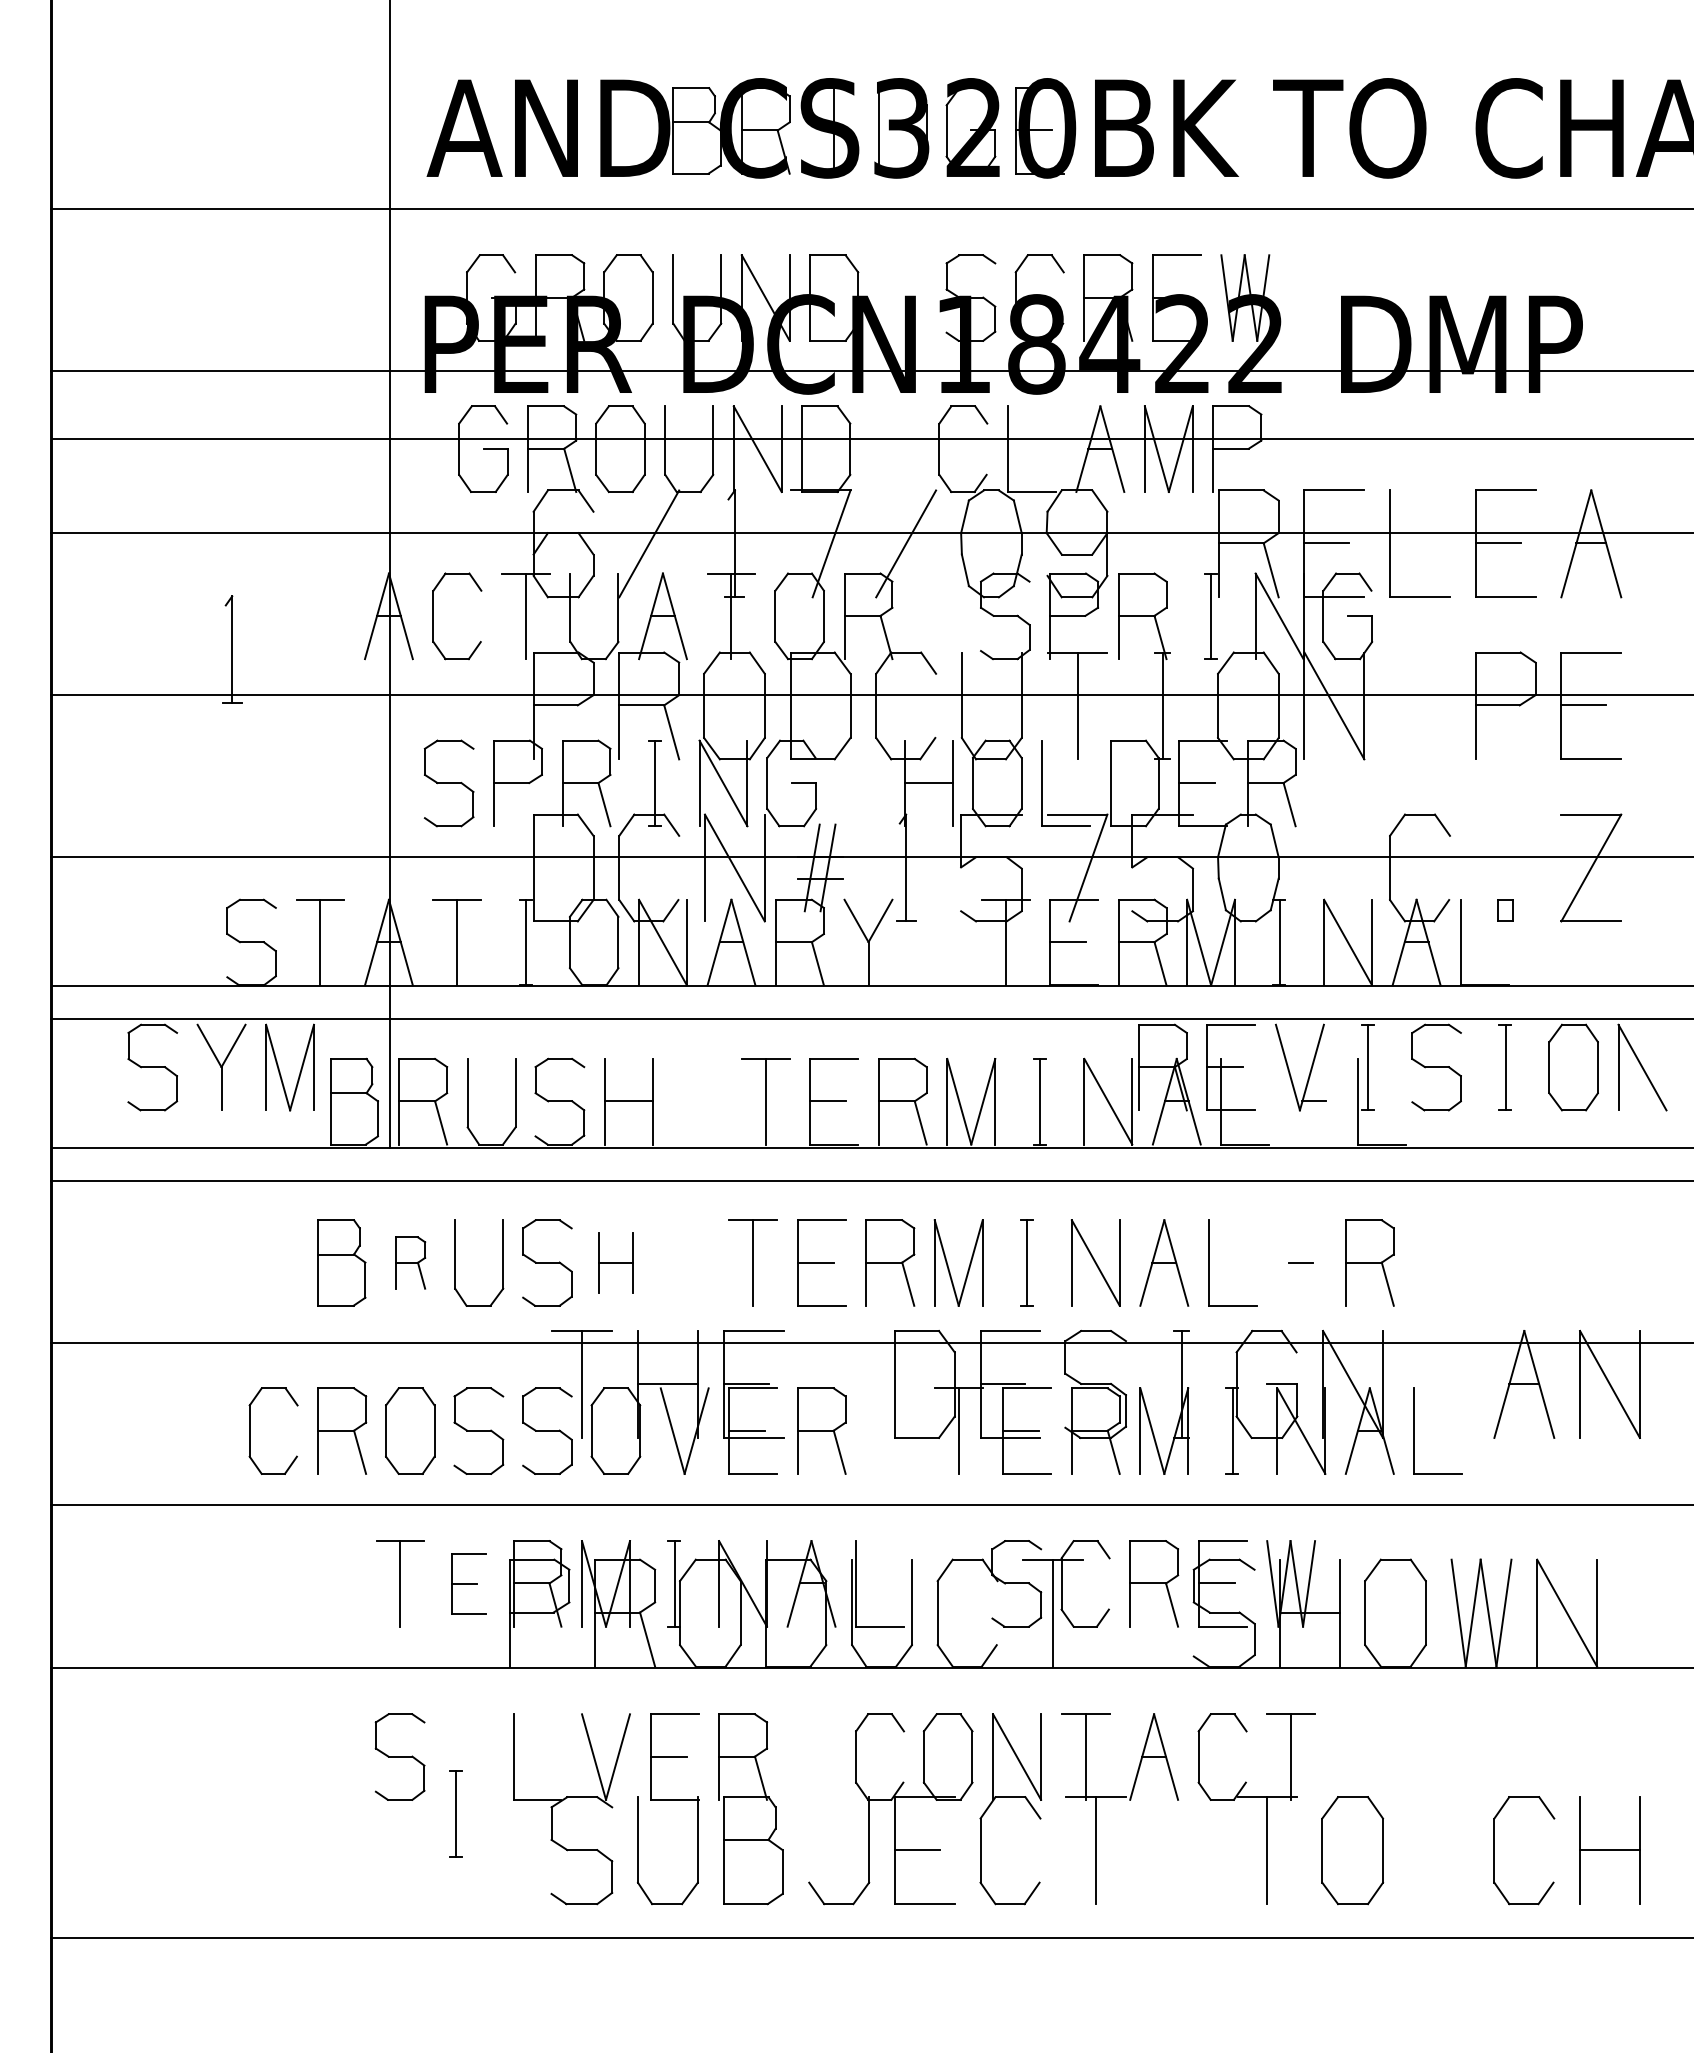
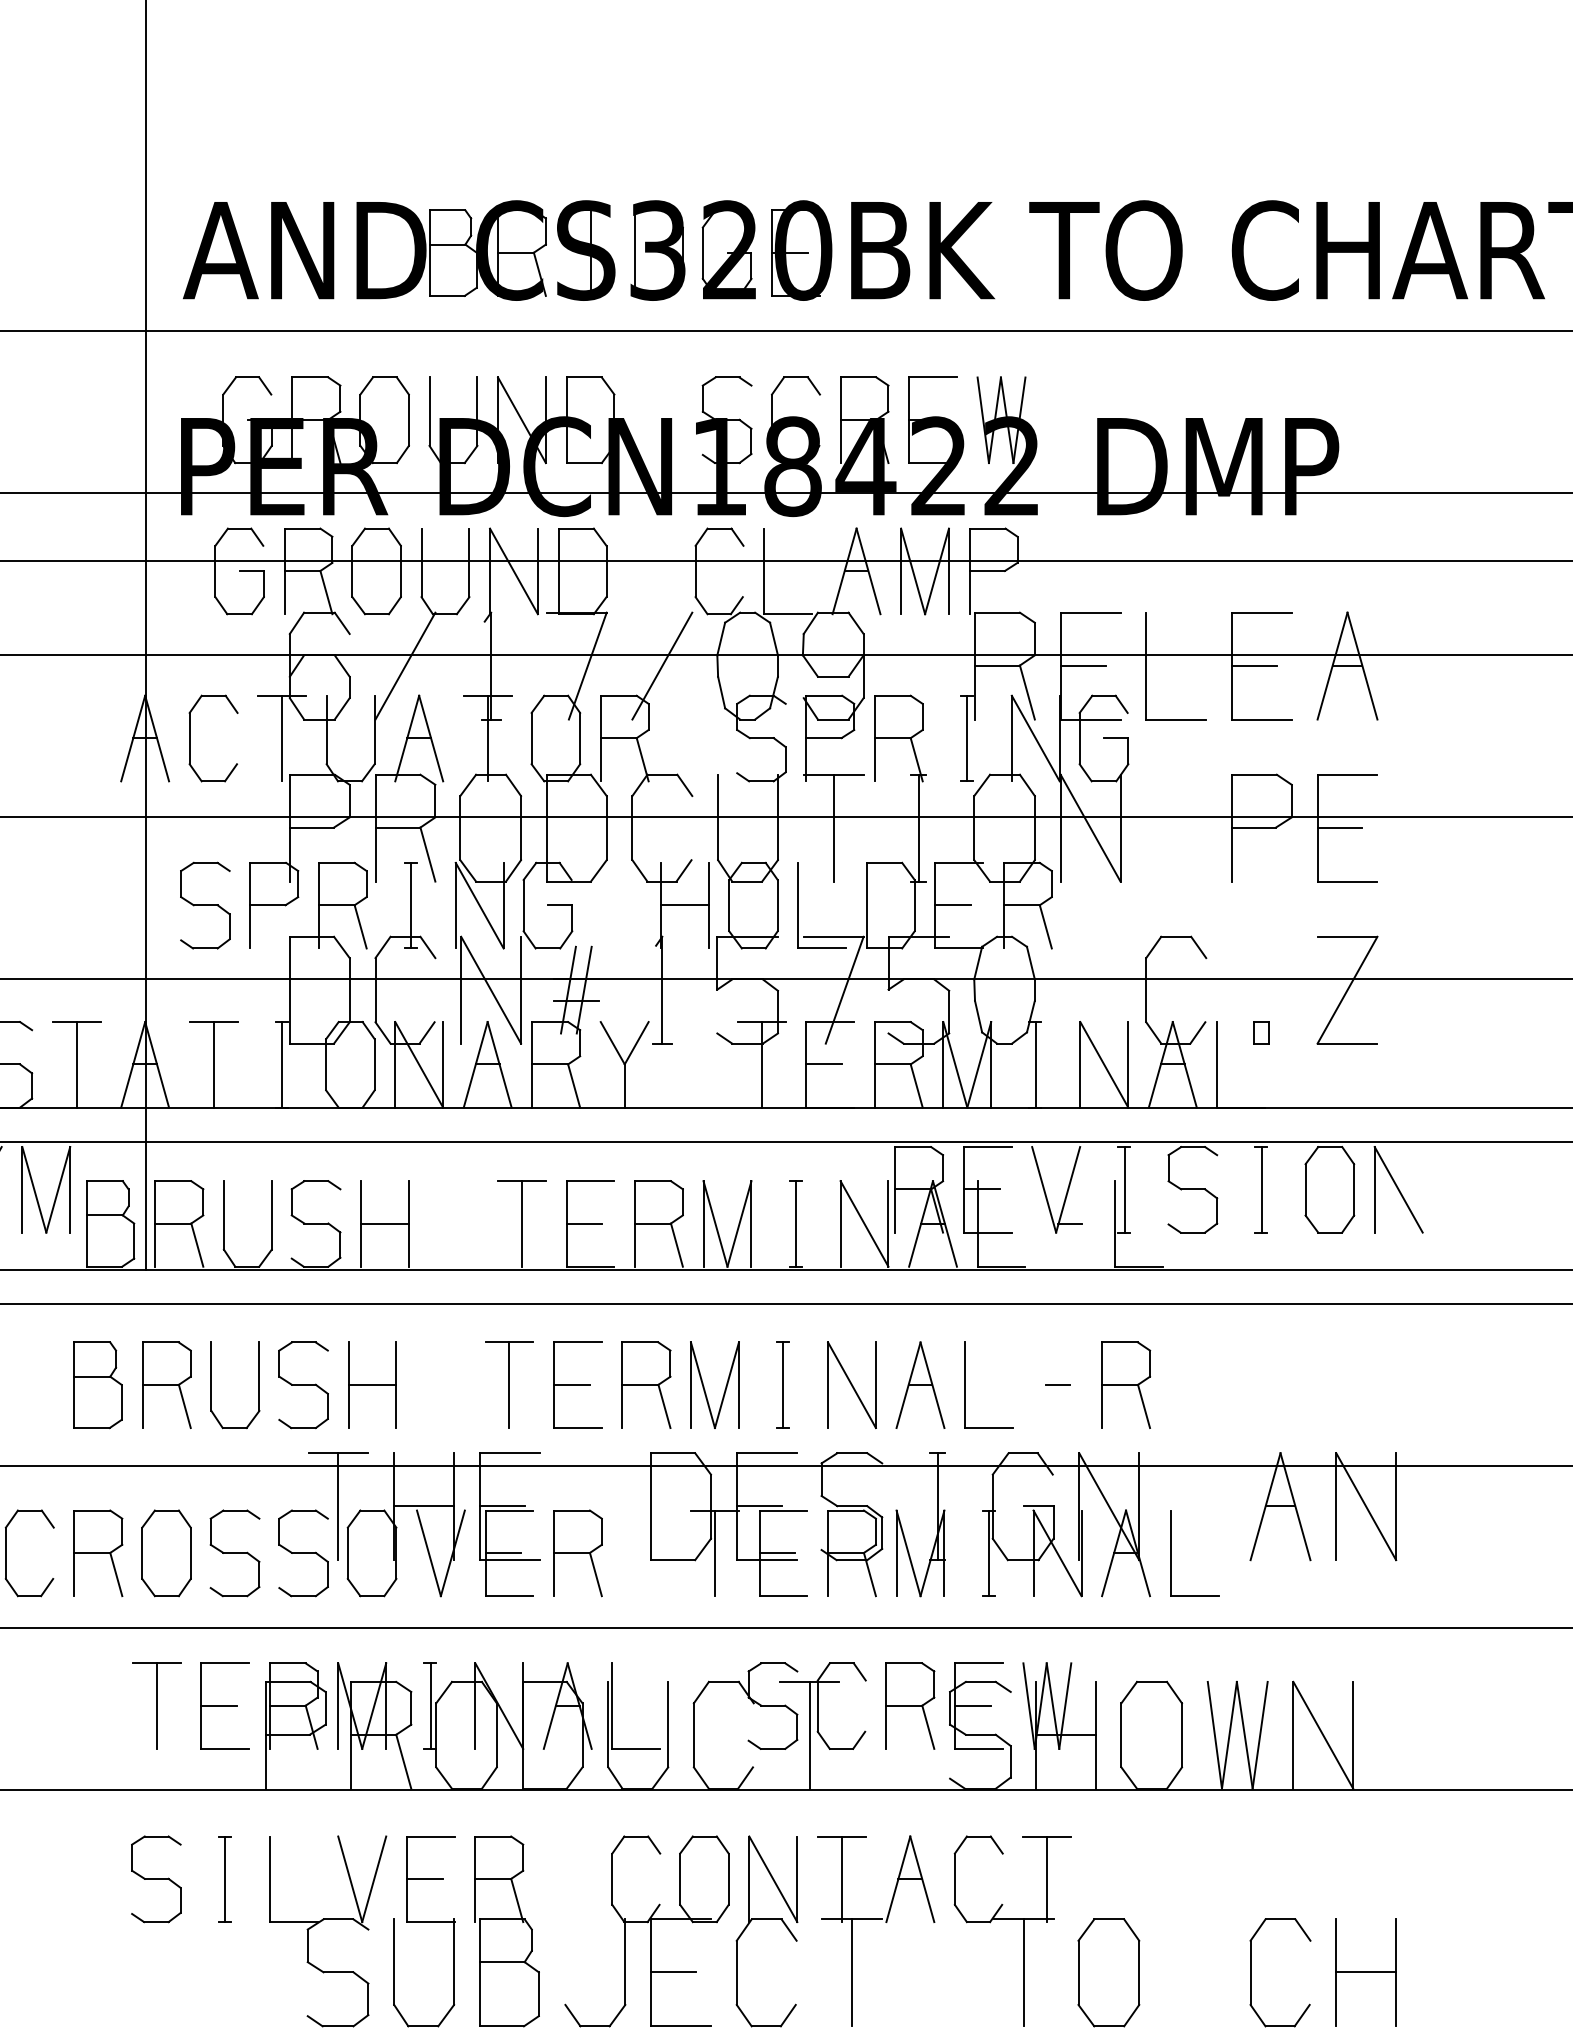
part: (410, 1262) -> (166, 1384), size x1.67
part: (615, 1262) -> (371, 1384), size x1.43
part: (468, 1583) -> (224, 1705), size x1.43
part: (455, 1813) -> (224, 1878), moved

